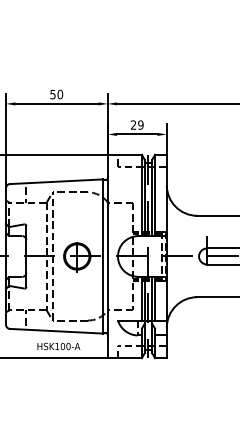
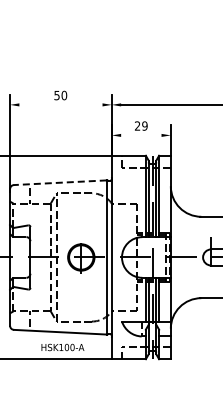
line: (56, 103) -> (60, 104), removed
line: (137, 134) -> (141, 135), removed
line: (56, 181) -> (60, 182), solid -> dashed

